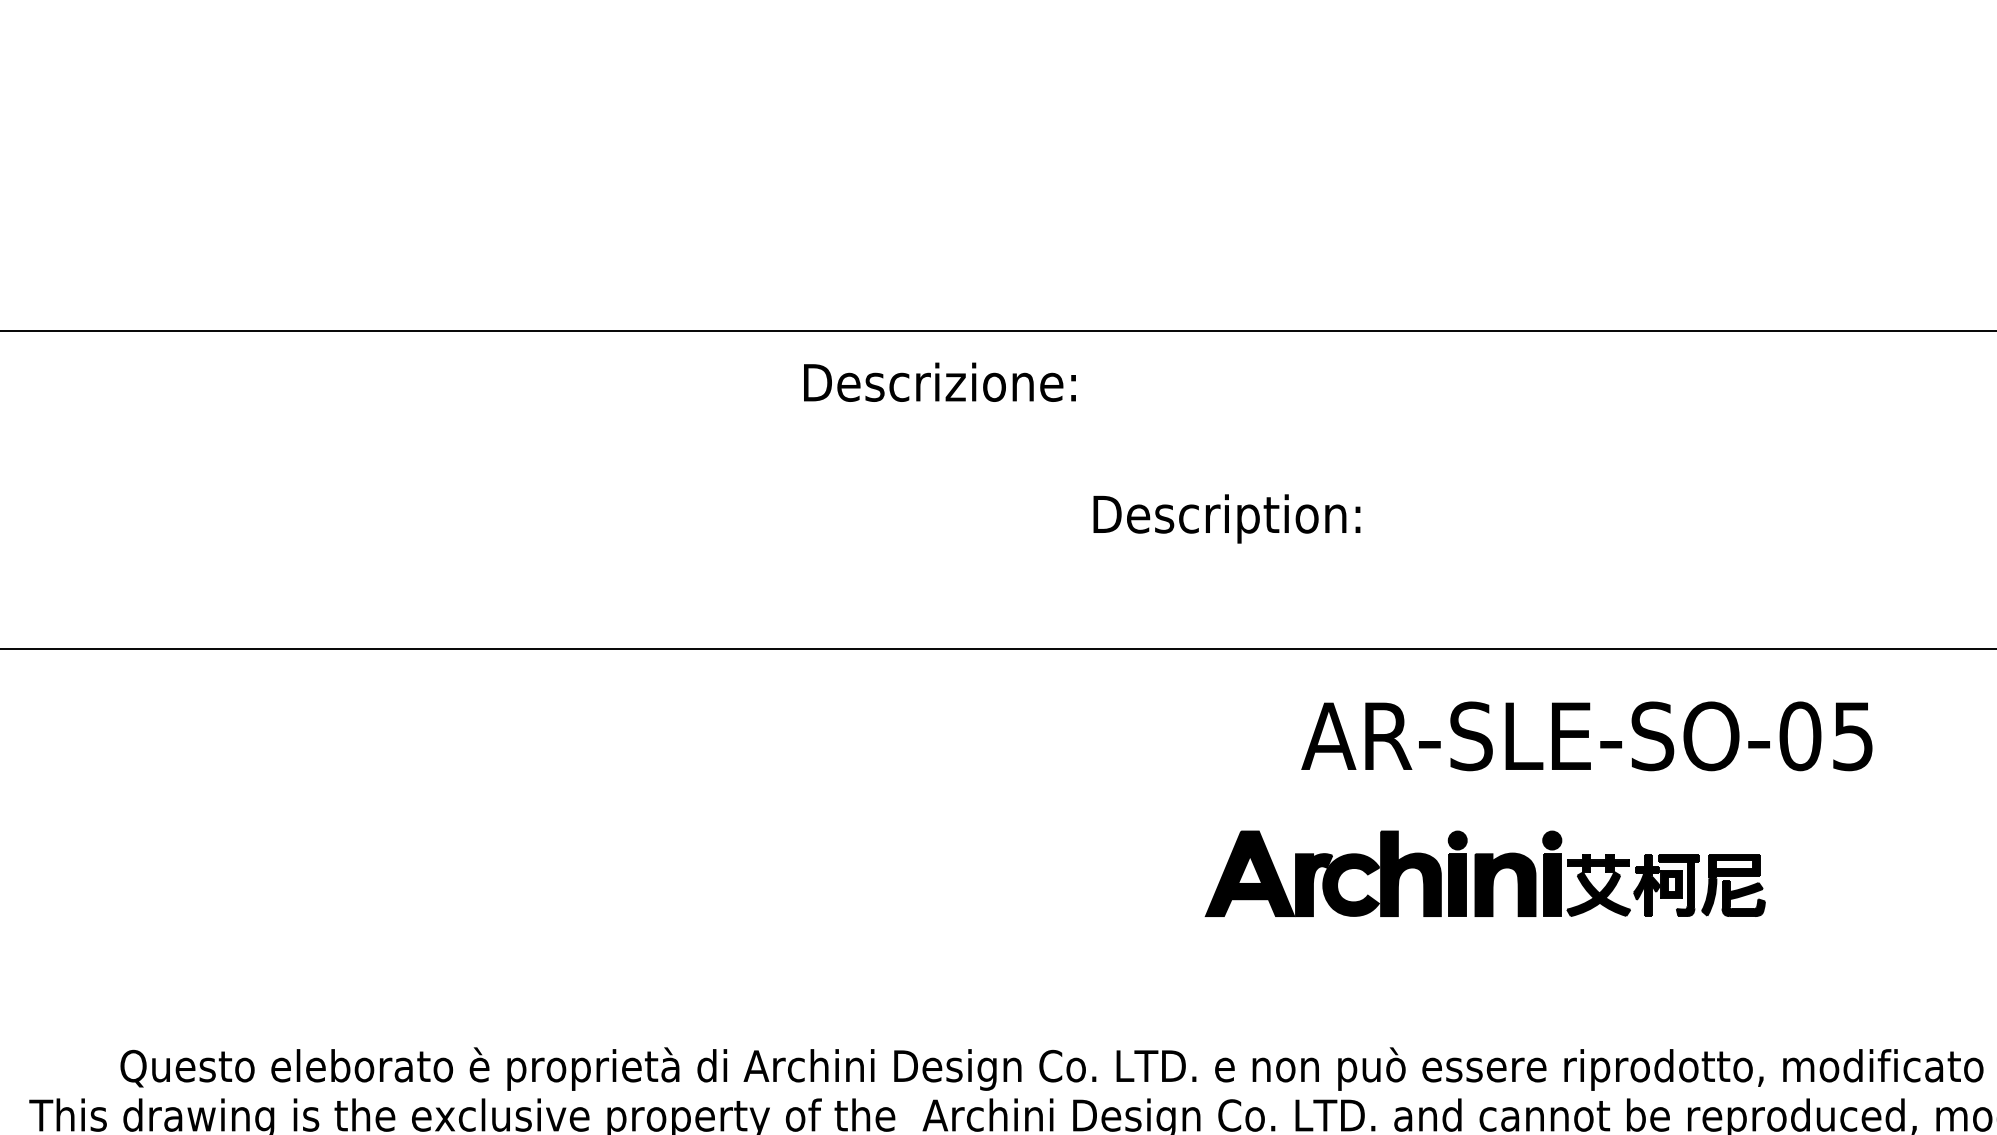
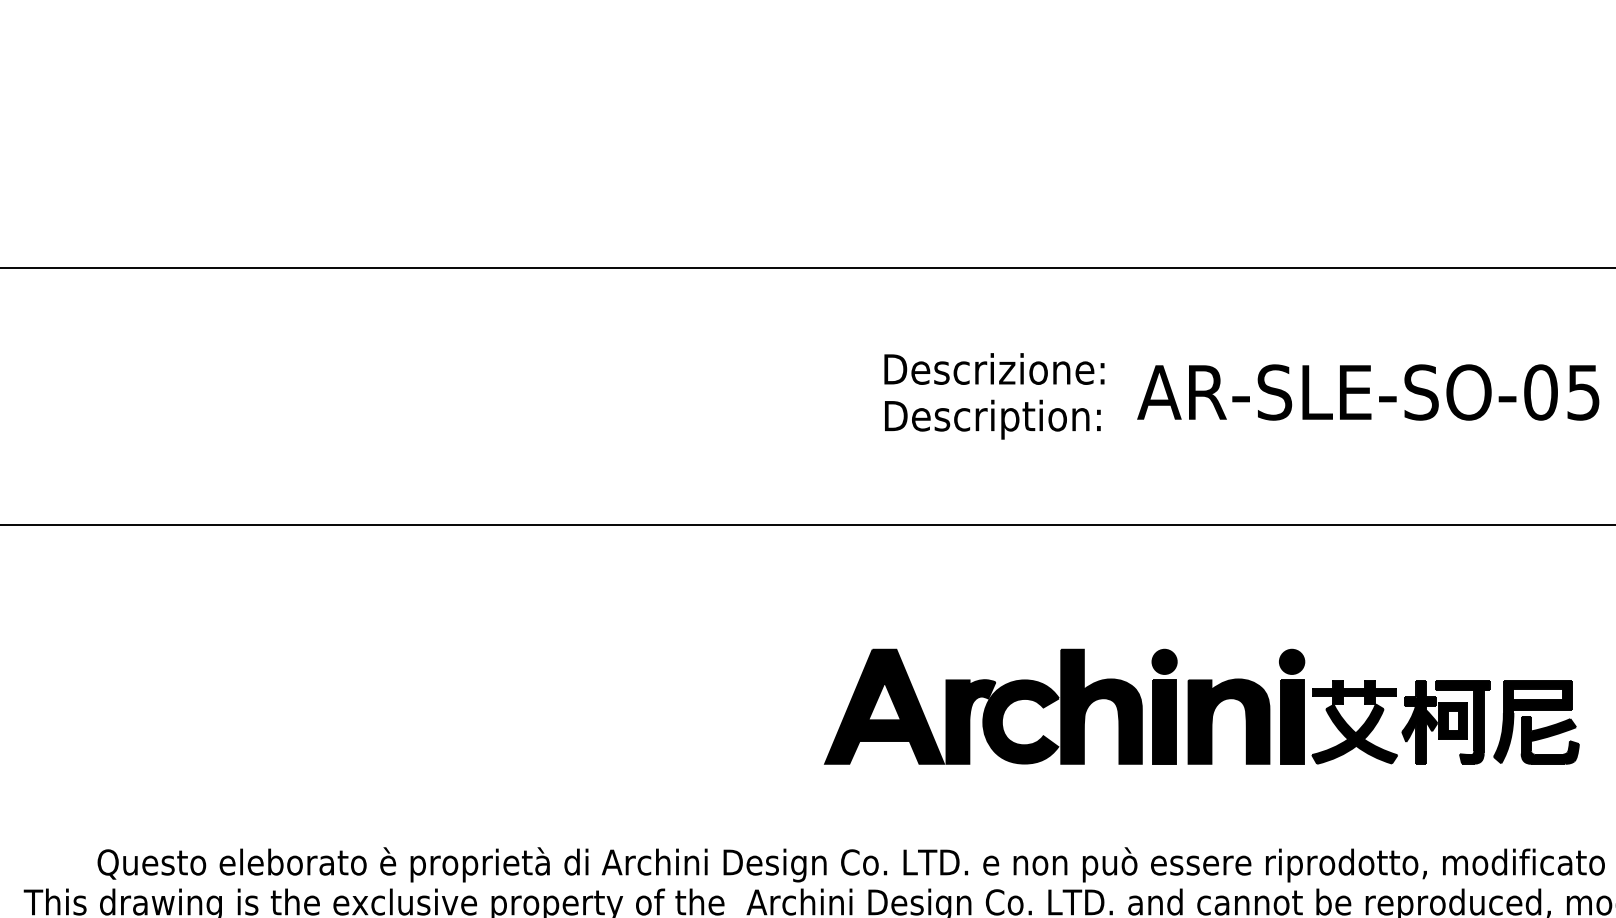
text: (939, 381) -> (994, 368), moved
text: (1586, 736) -> (1367, 392), moved
part: (1485, 873) -> (1202, 706), size x1.67

